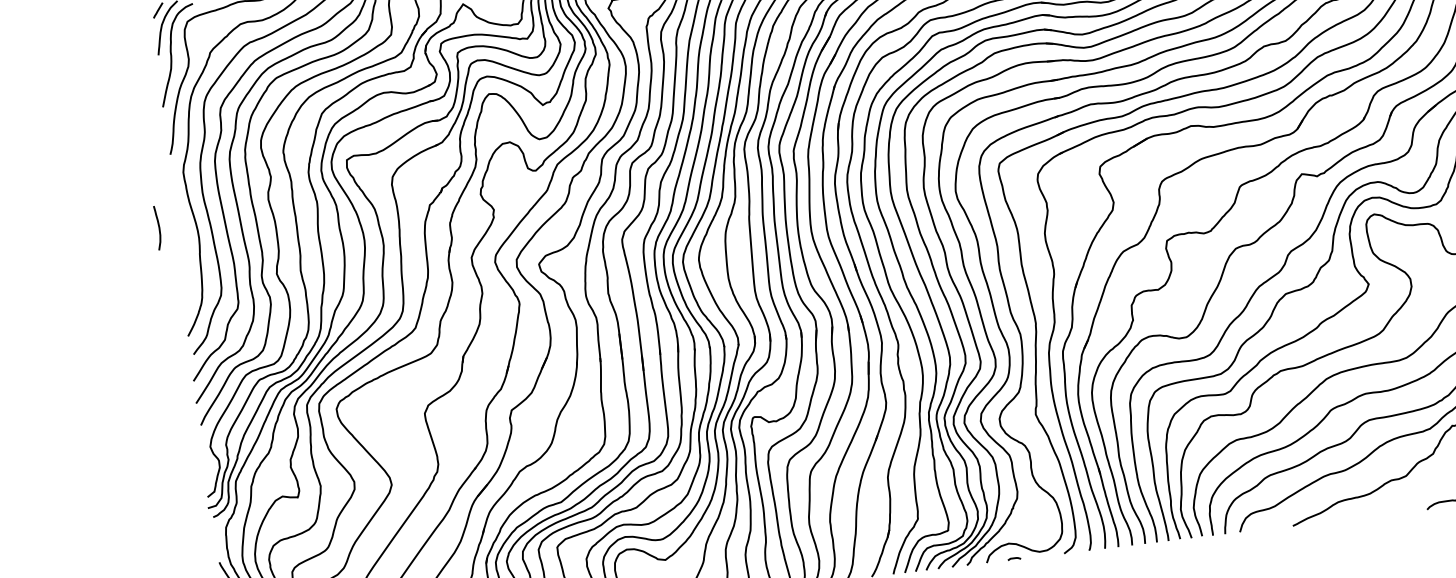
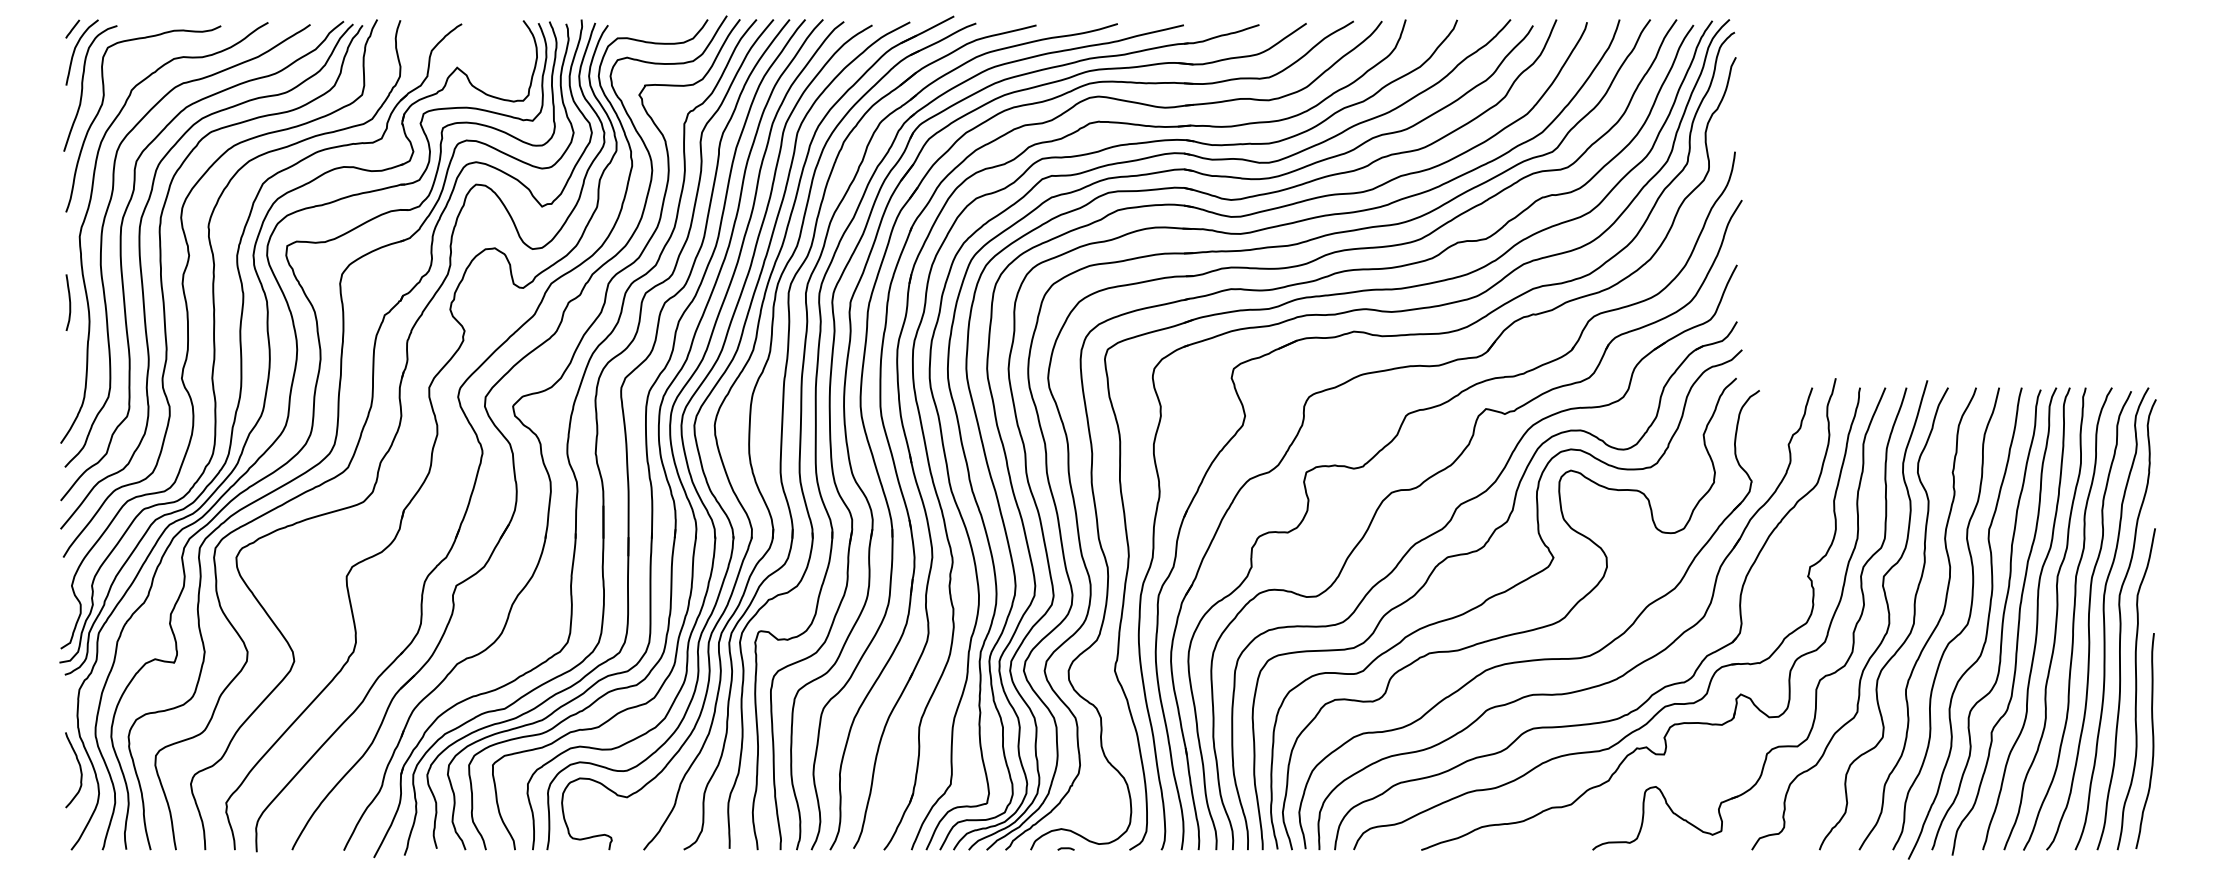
curve: (158, 227) -> (69, 302), moved

